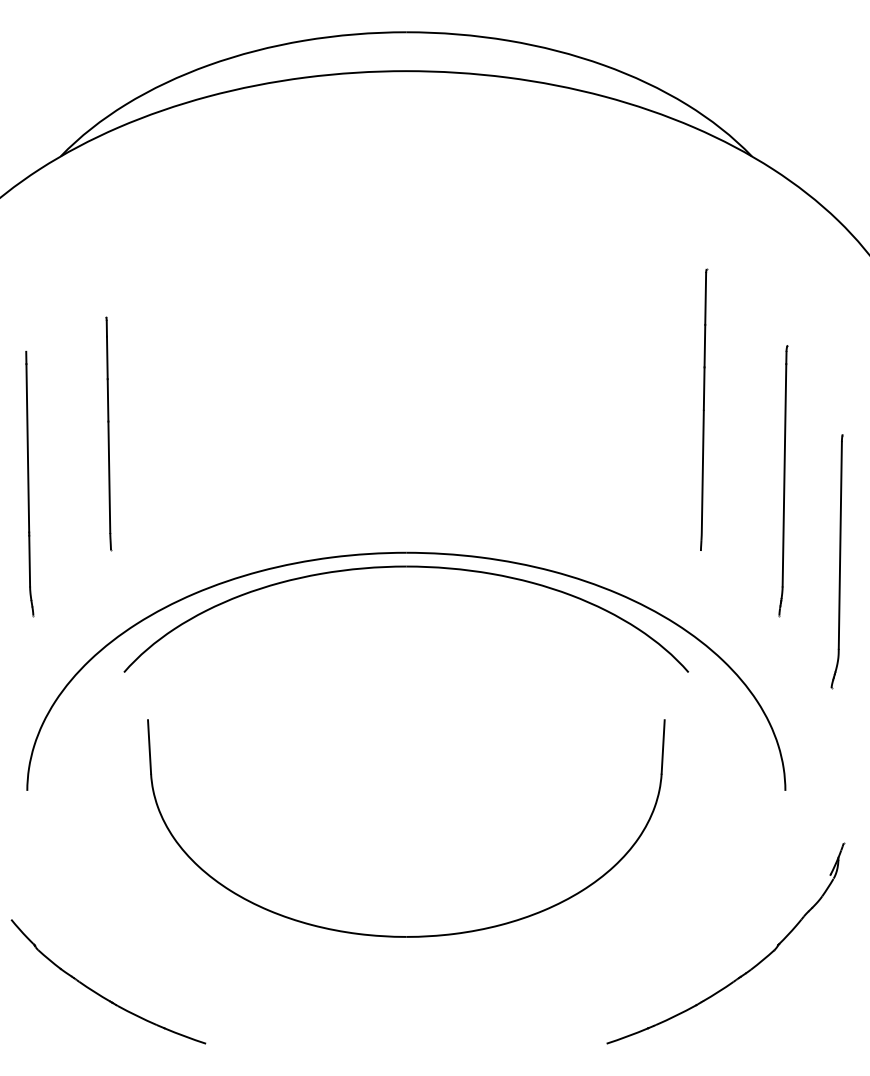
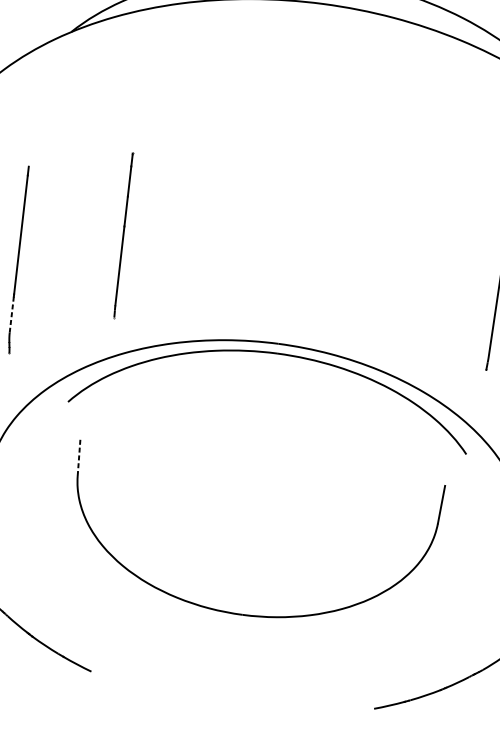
line: (108, 433) -> (123, 234), moved
line: (29, 561) -> (11, 314), solid -> dashed
line: (149, 746) -> (79, 456), solid -> dashed

